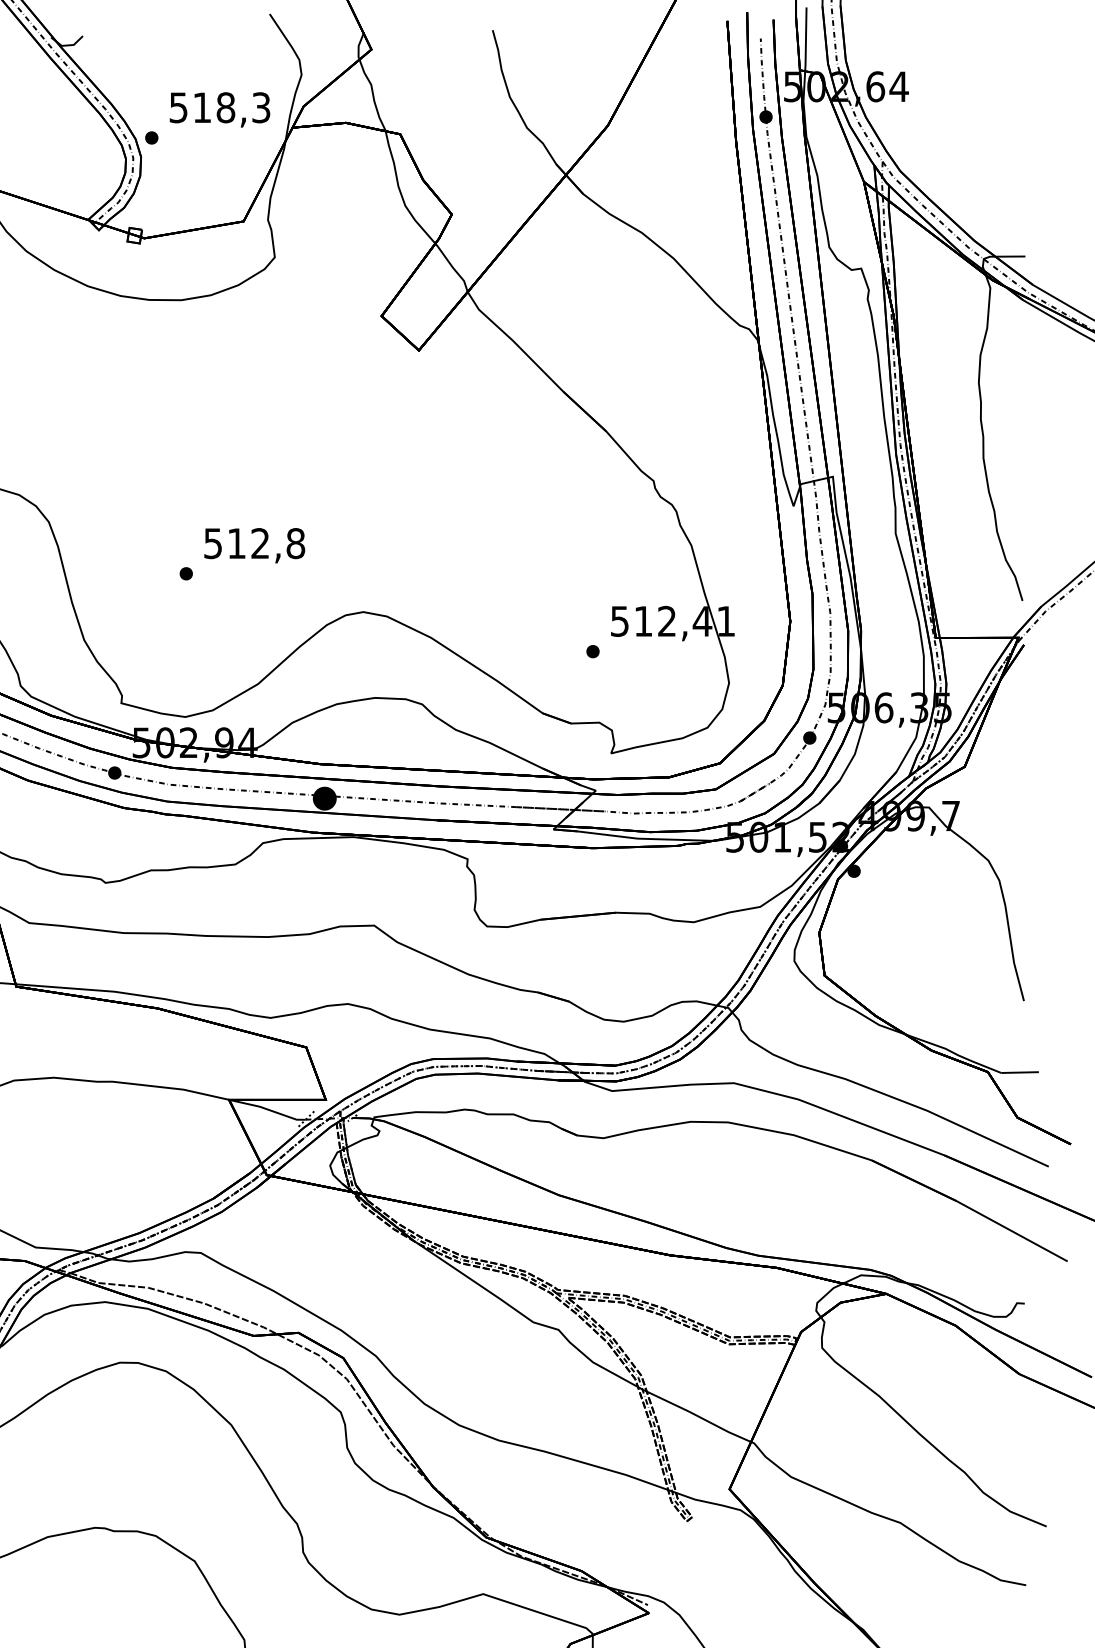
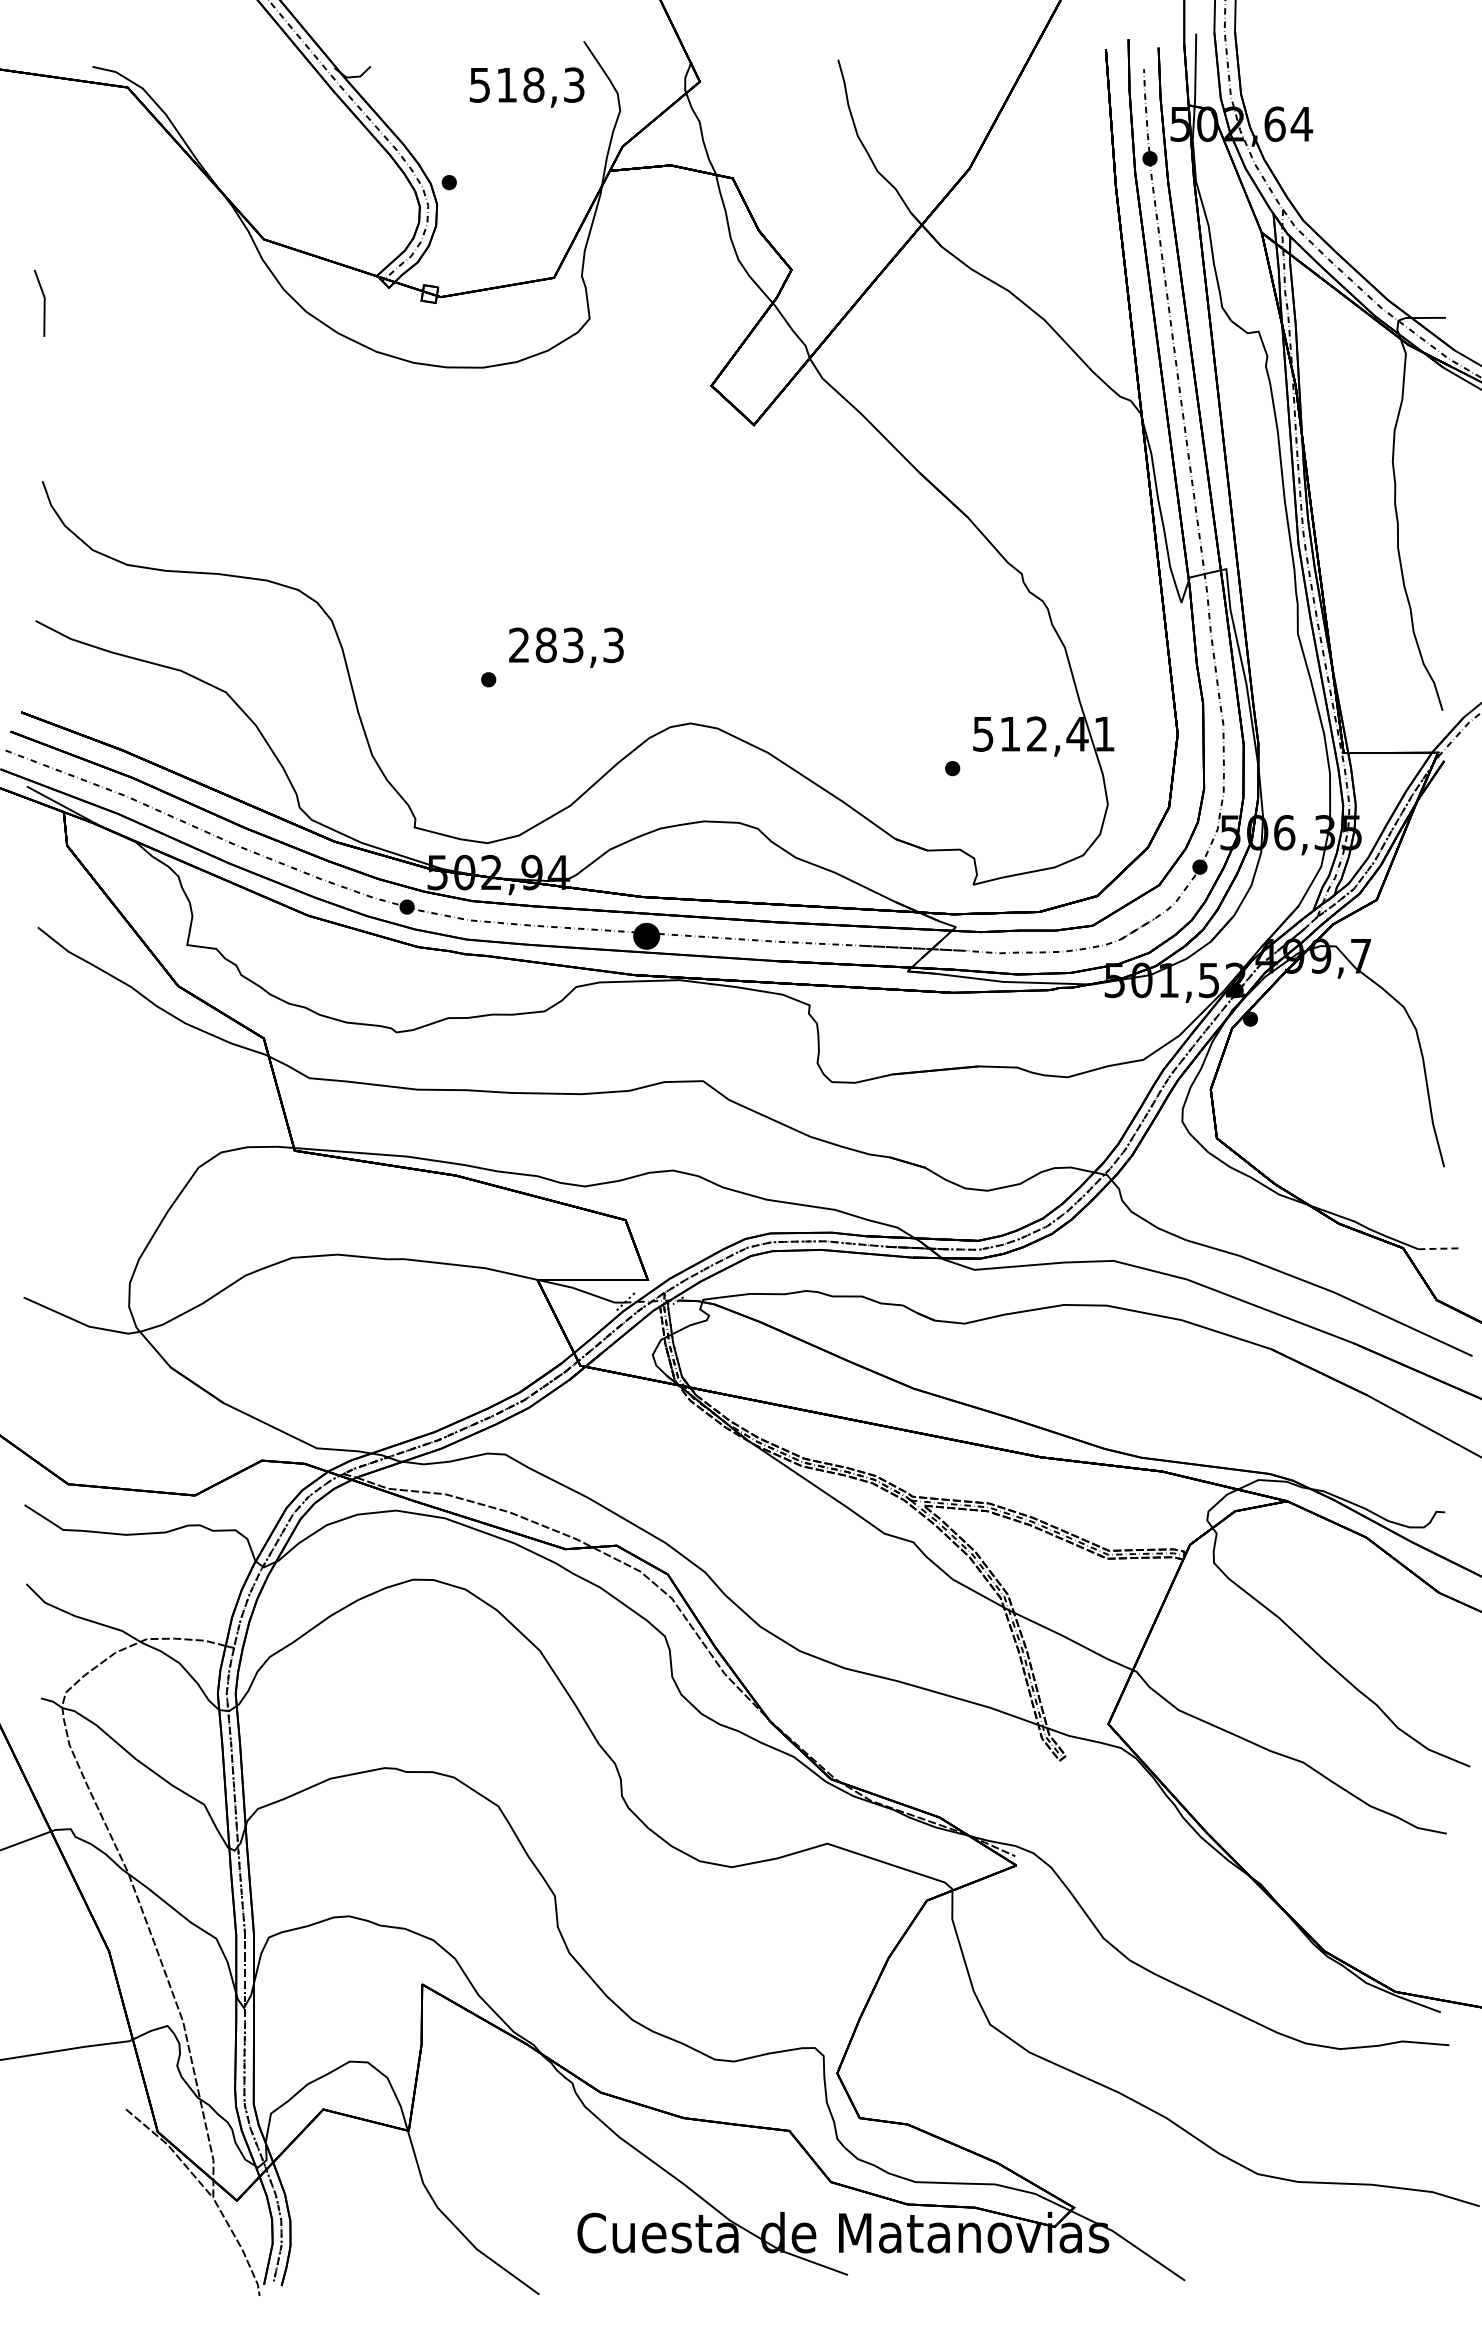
text: (219, 109) -> (526, 87), moved
text: (254, 543) -> (566, 645), 512,8 -> 283,3
line: (1020, 1072) -> (1440, 1248), solid -> dashed

